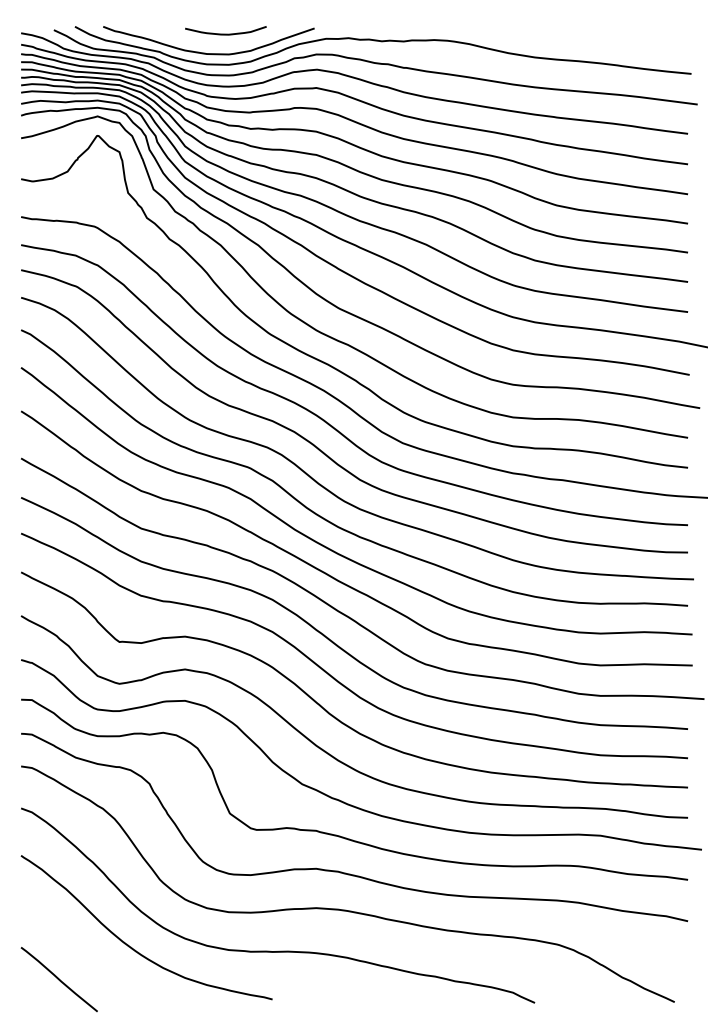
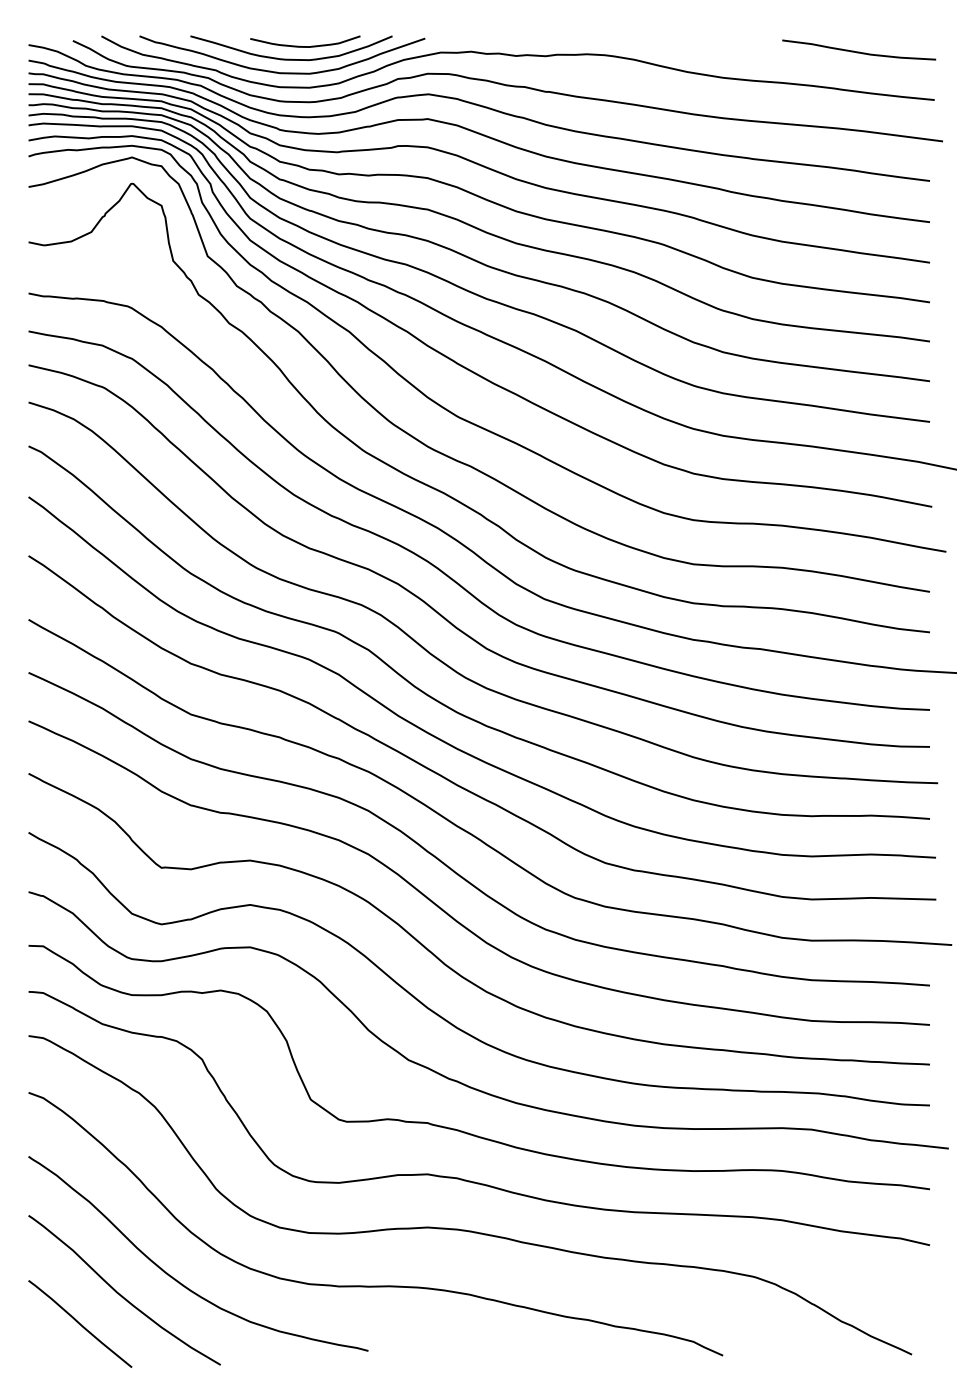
curve: (635, 38) -> (859, 51), added
curve: (215, 43) -> (291, 58), added
curve: (89, 957) -> (121, 1294), added

